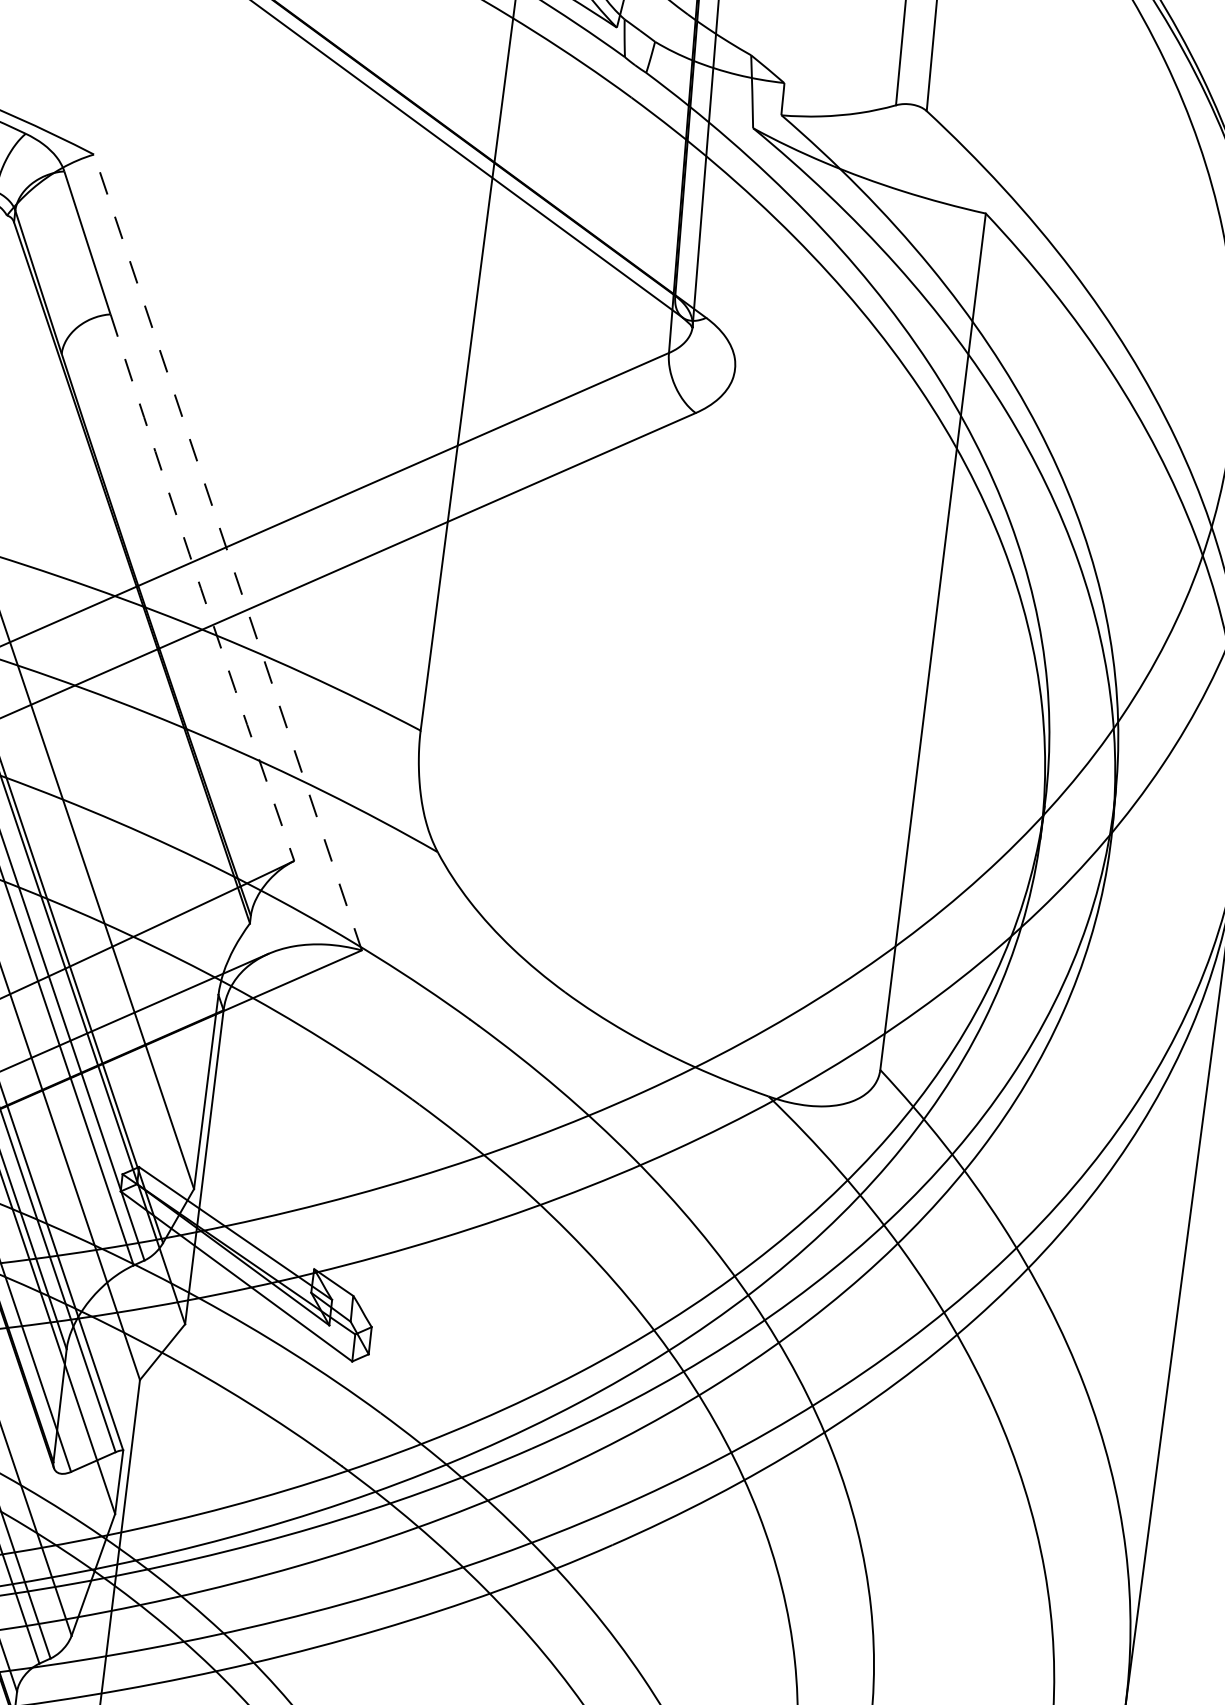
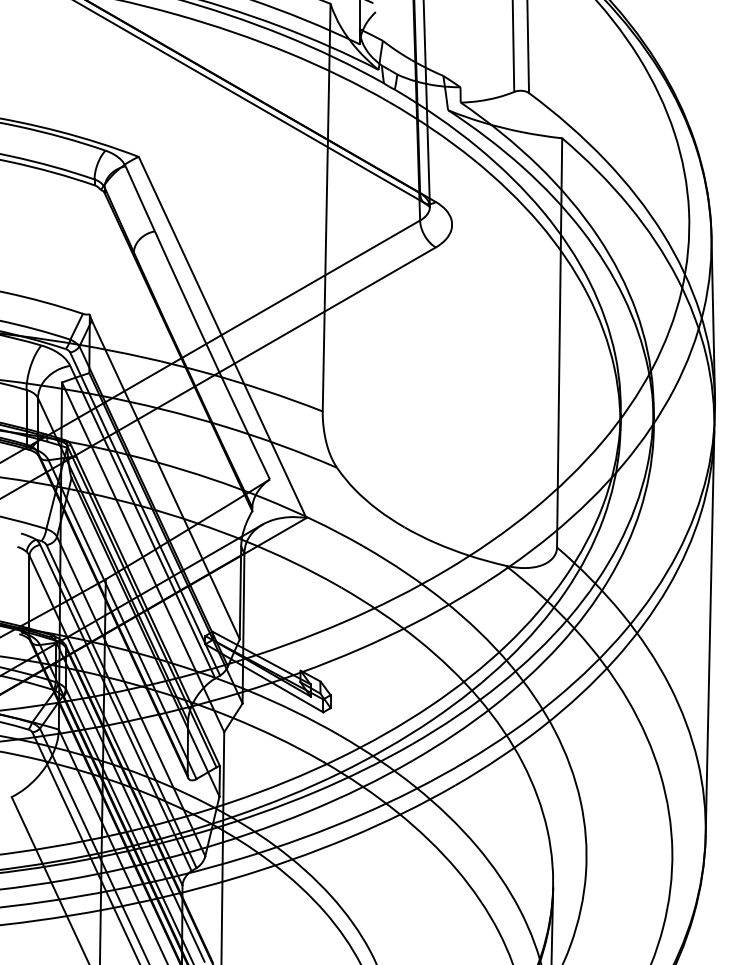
line: (227, 552) -> (222, 337), dashed -> solid
arc: (200, 587) -> (211, 355), dashed -> solid

